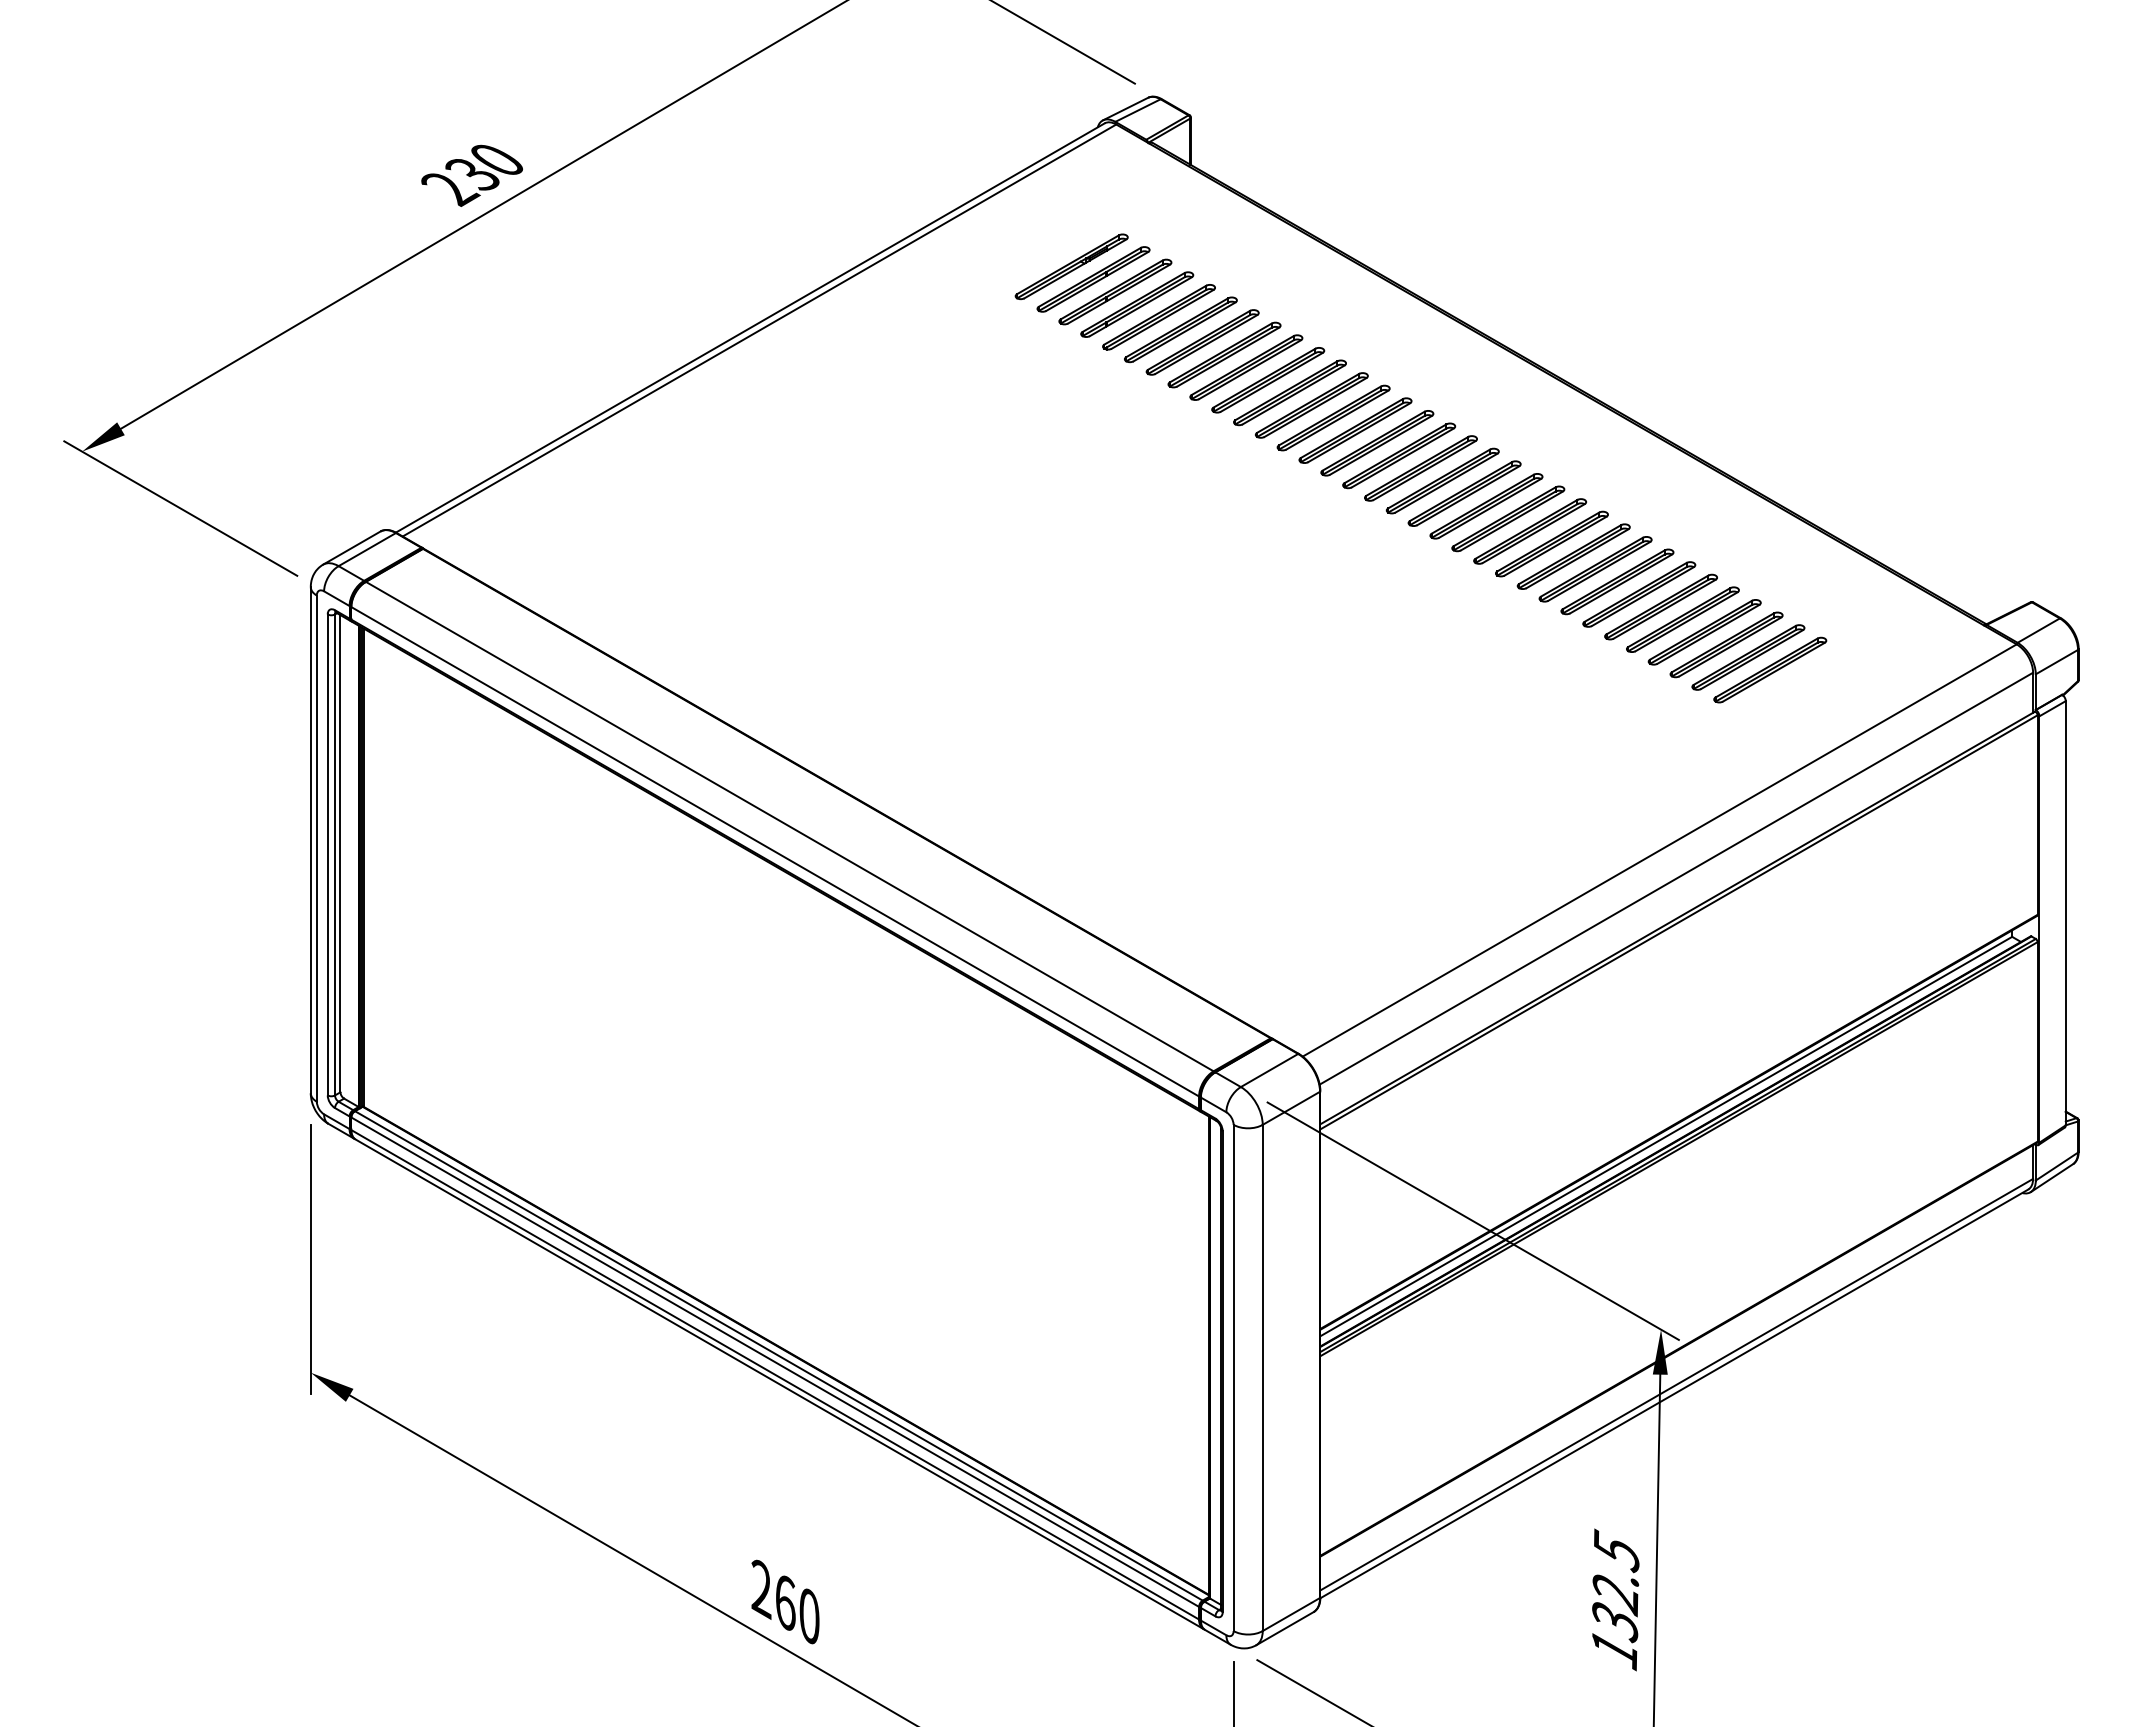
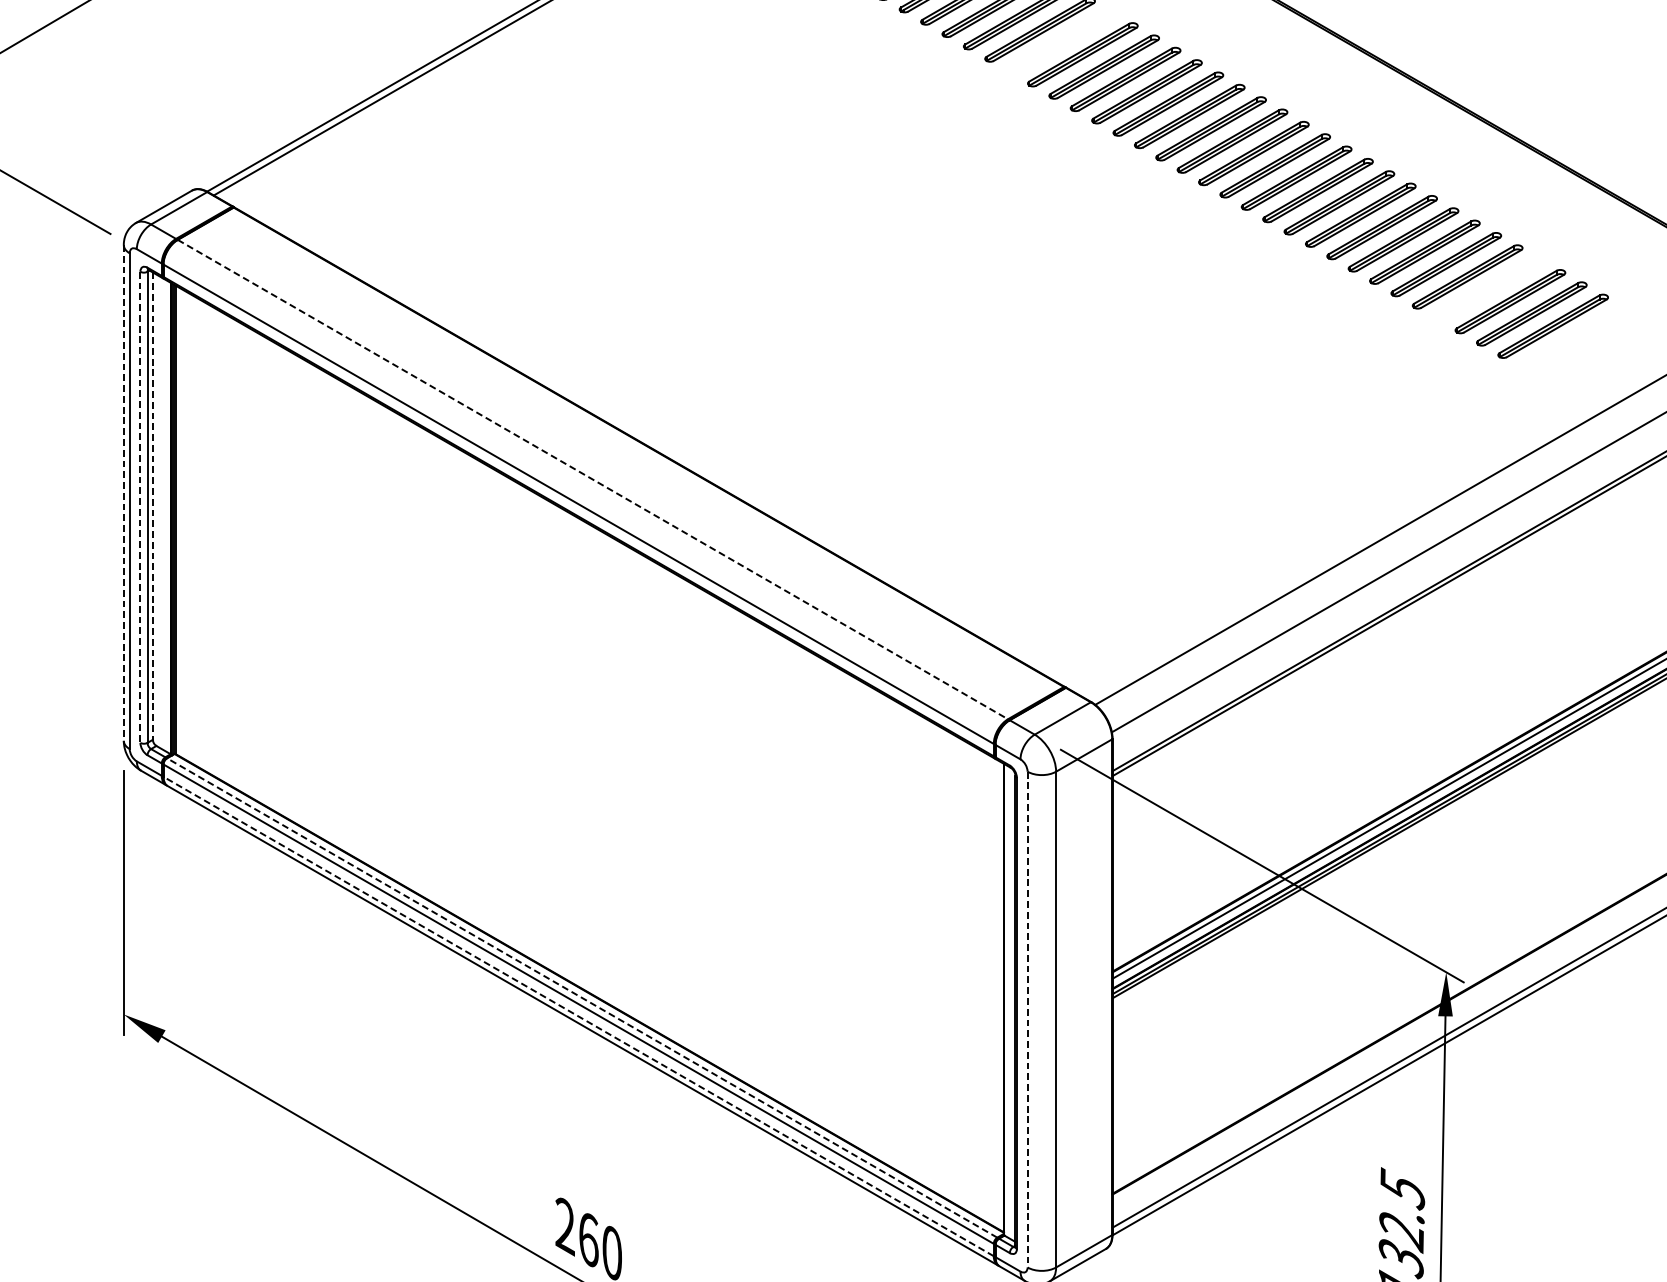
part: (1268, 380) -> (1061, 42), removed
part: (1704, 632) -> (1488, 289), removed
line: (790, 826) -> (593, 479), solid -> dashed
line: (310, 840) -> (123, 493), solid -> dashed
line: (340, 853) -> (152, 505), solid -> dashed
line: (327, 854) -> (140, 506), solid -> dashed
line: (778, 1355) -> (581, 997), solid -> dashed
line: (774, 1374) -> (577, 1016), solid -> dashed
line: (1233, 1378) -> (1027, 1020), solid -> dashed

